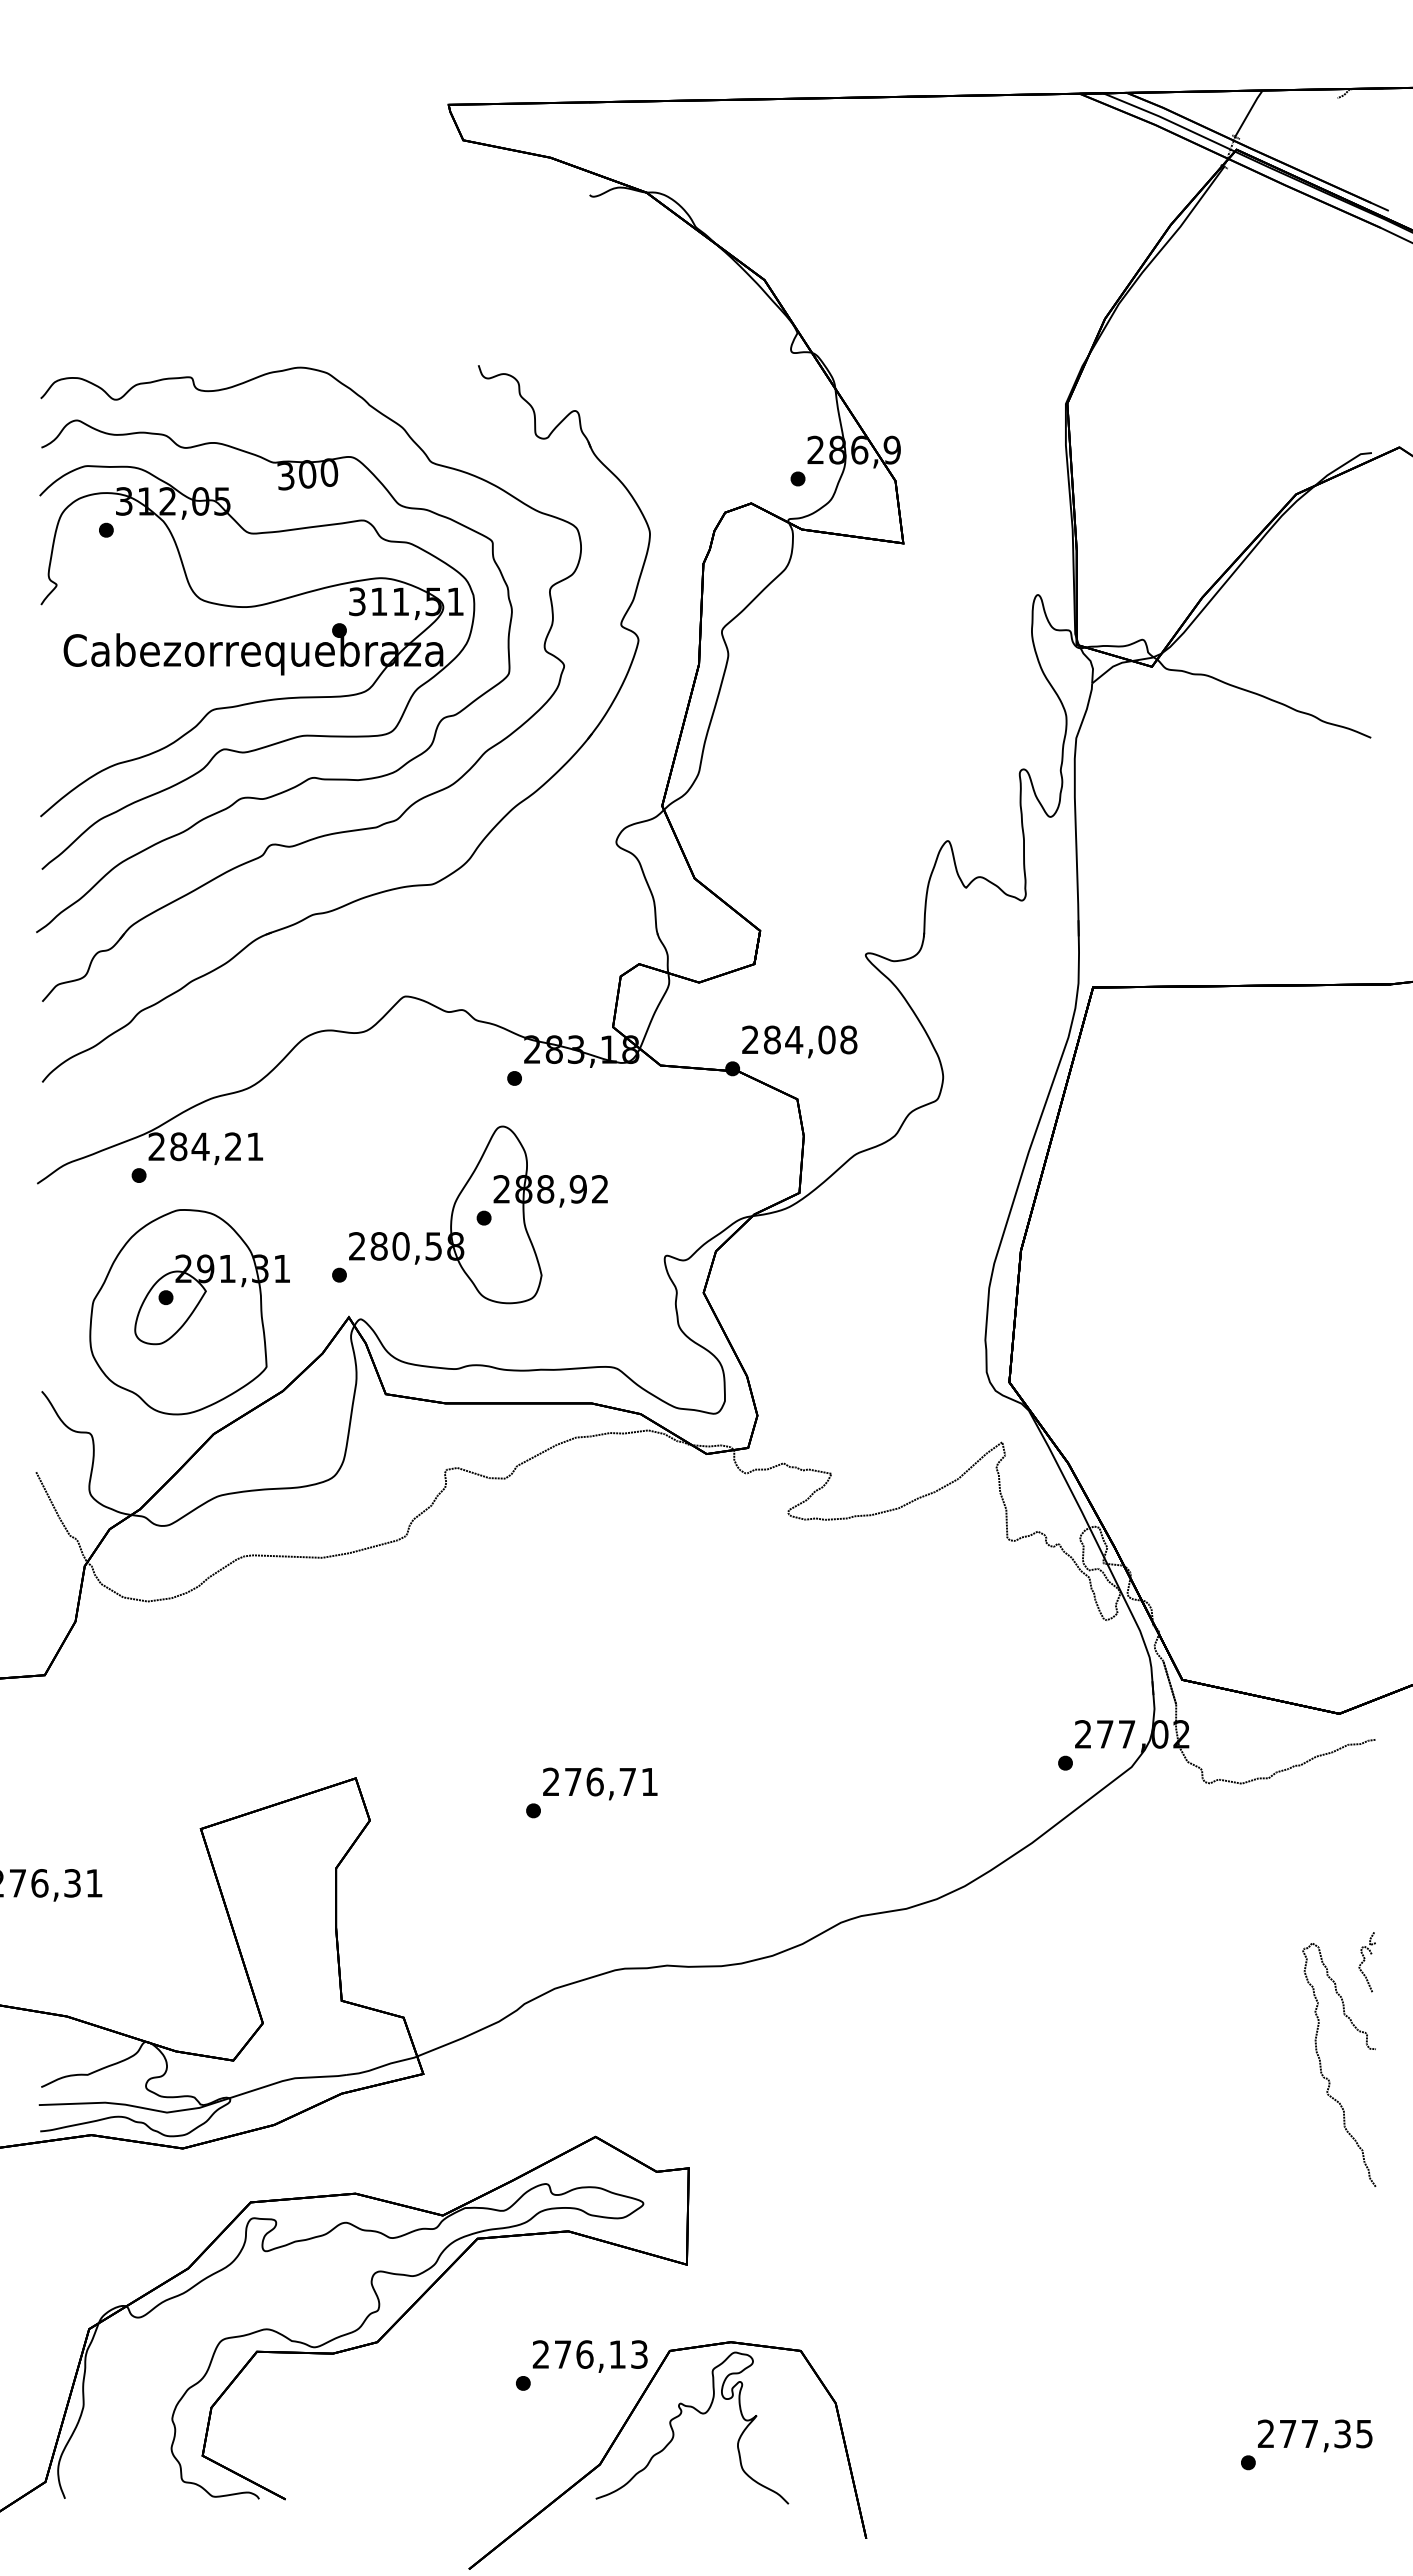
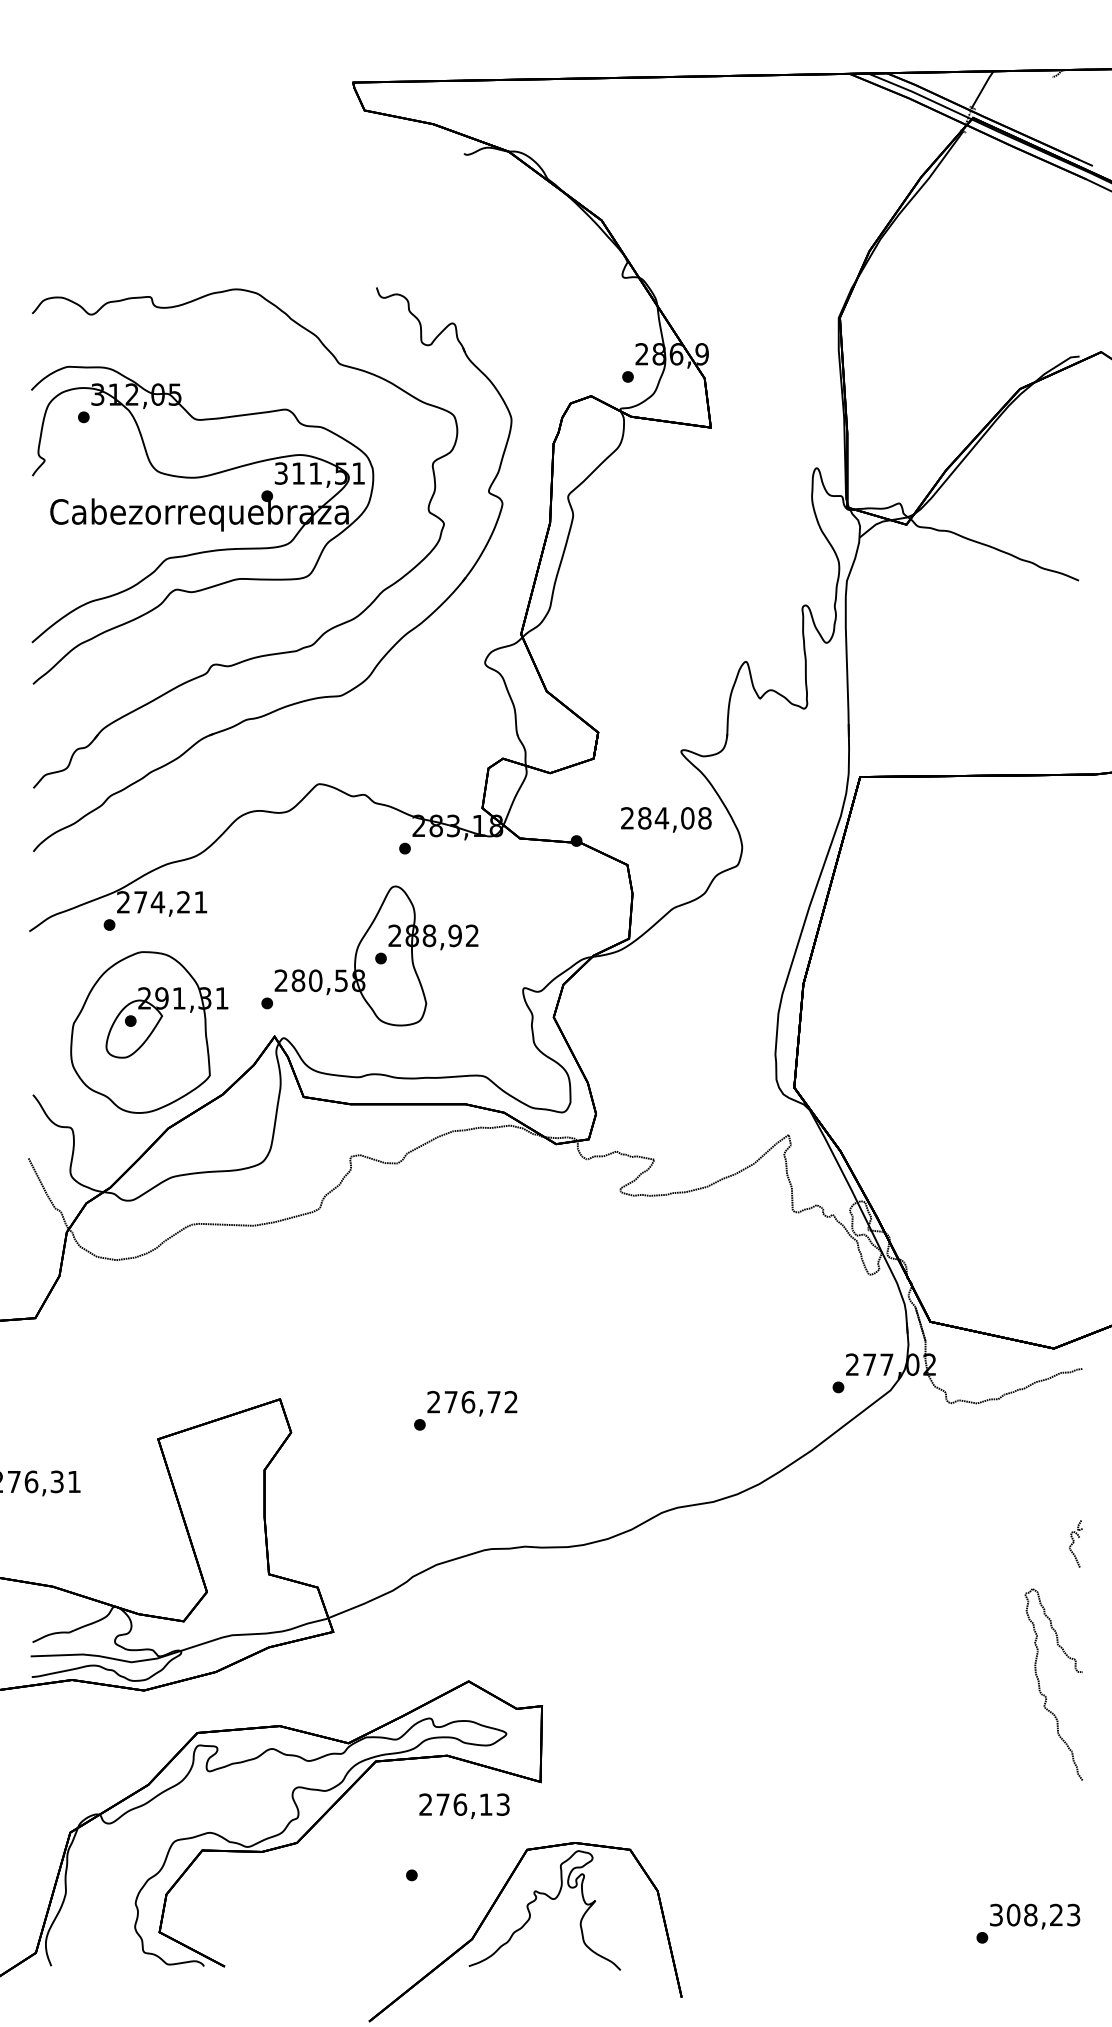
part: (309, 777) -> (243, 611), removed
text: (799, 1041) -> (666, 819), moved
text: (178, 1146) -> (140, 902), 284,21 -> 274,21
text: (649, 1781) -> (511, 1401), 276,71 -> 276,72
curve: (1327, 2077) -> (1044, 1694), moved
text: (589, 2356) -> (463, 1806), moved
text: (1315, 2433) -> (1035, 1914), 277,35 -> 308,23

